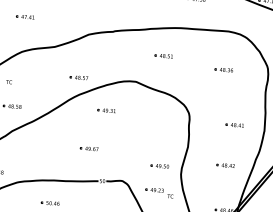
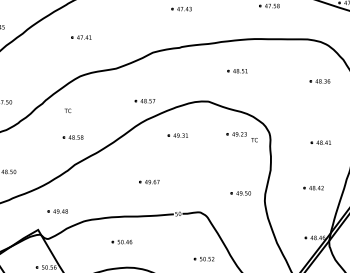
part: (223, 70) -> (319, 81), moved
part: (89, 149) -> (149, 182), moved
part: (158, 193) -> (241, 137), moved

